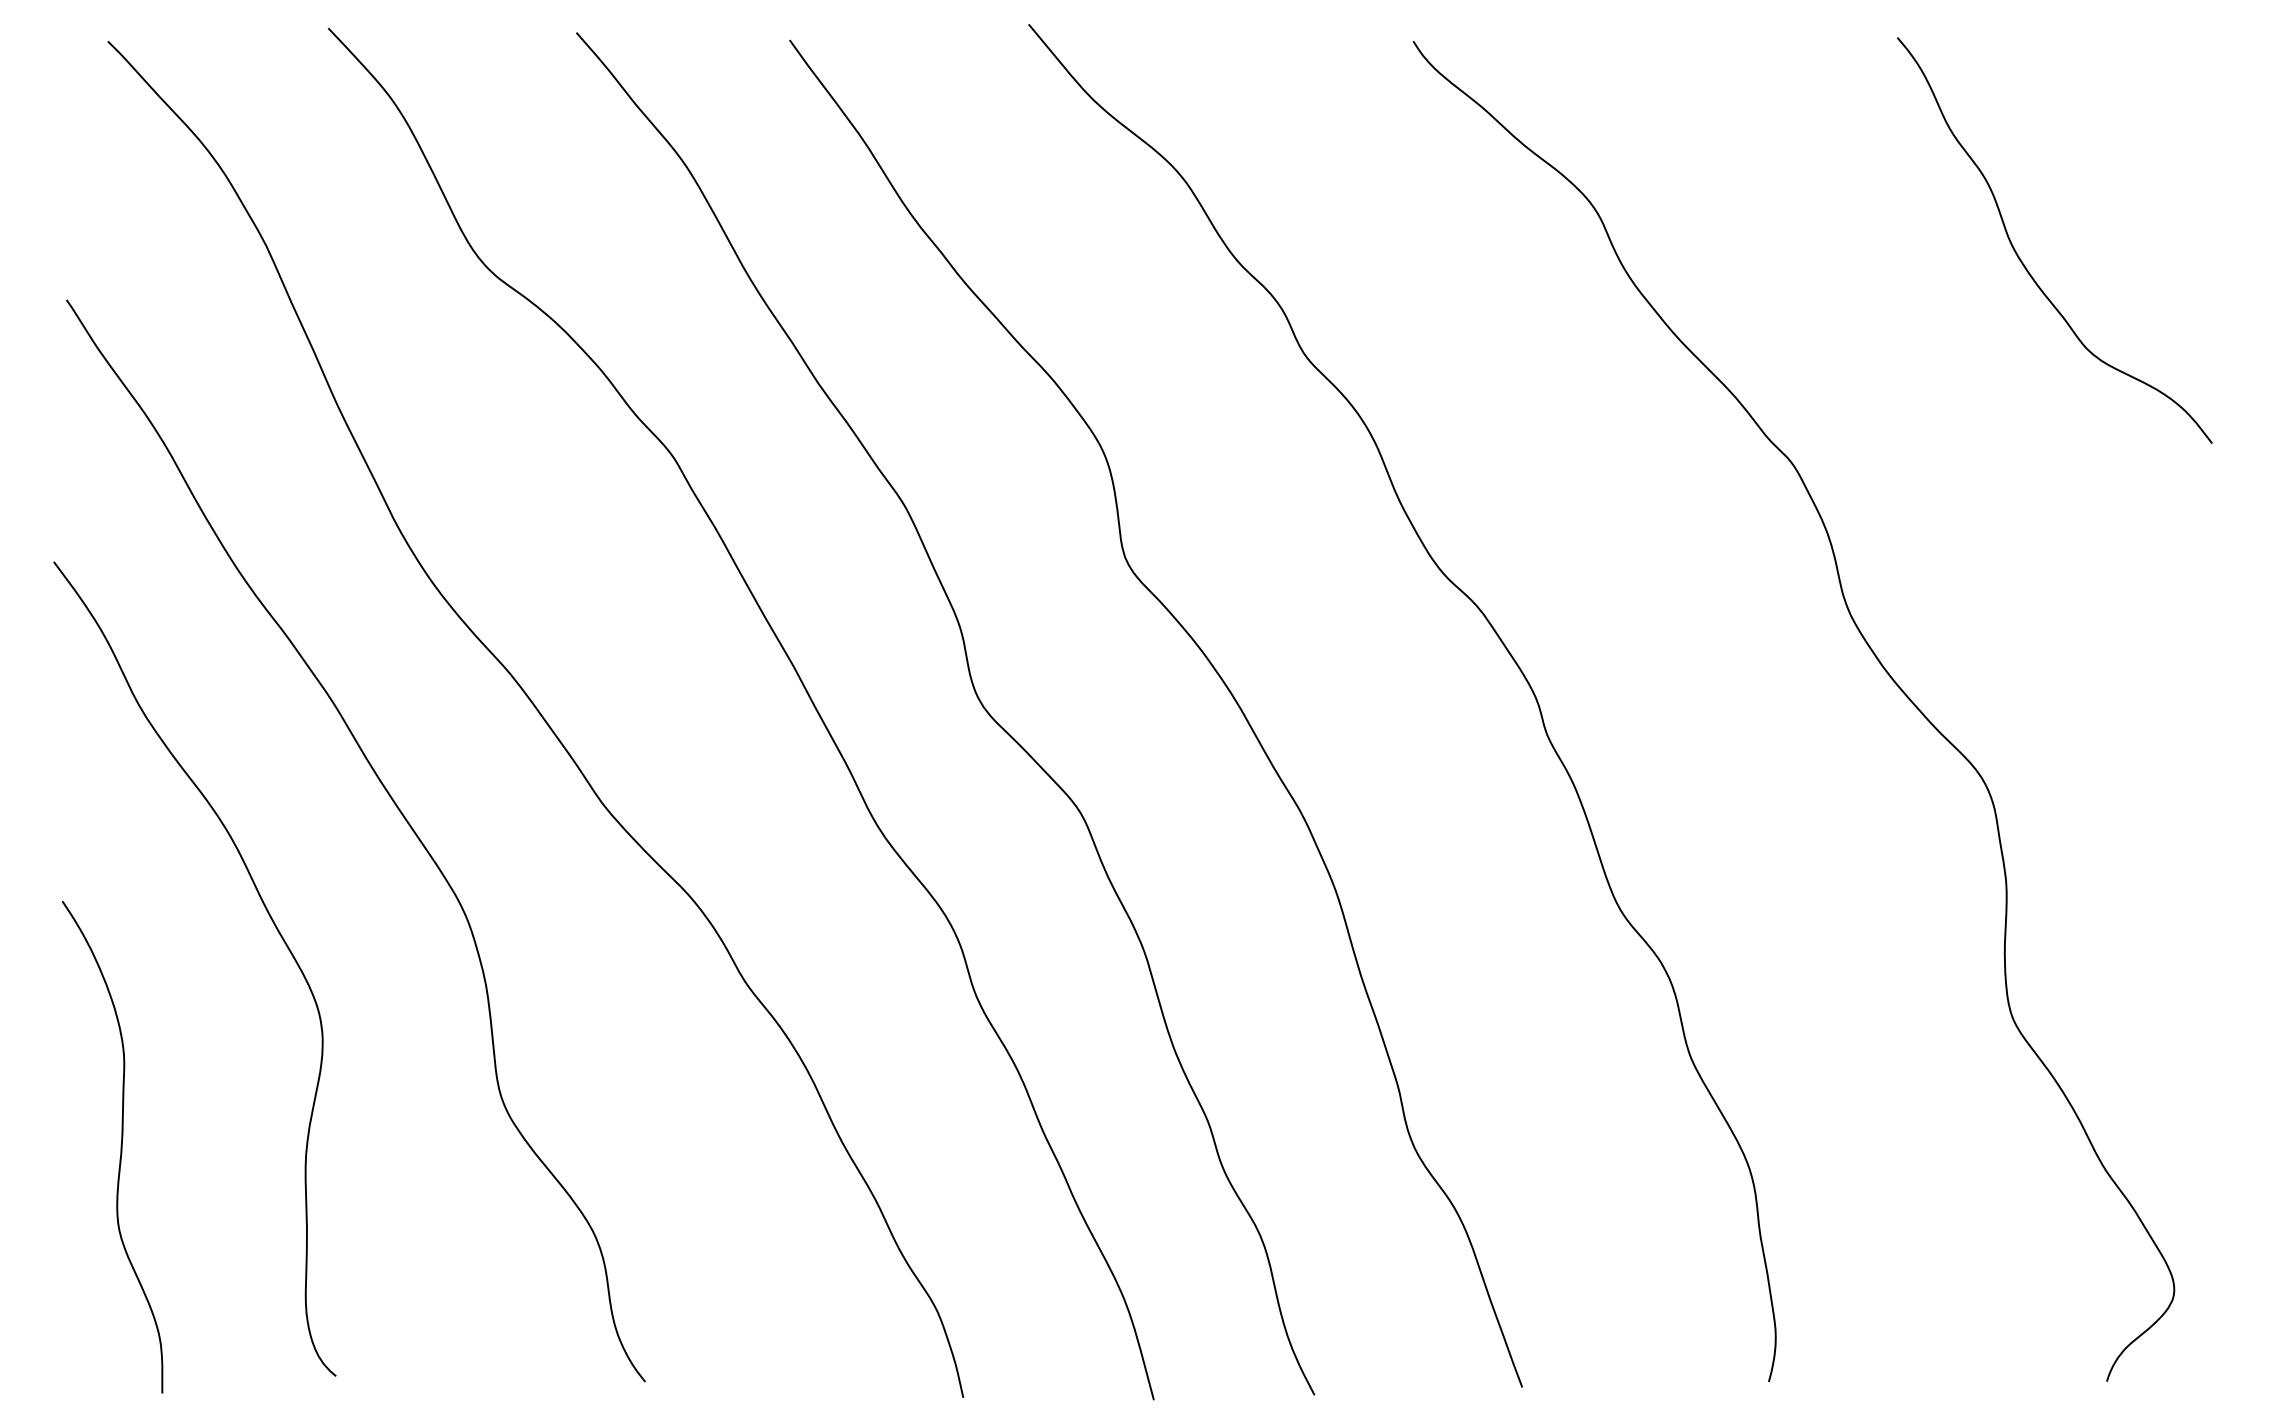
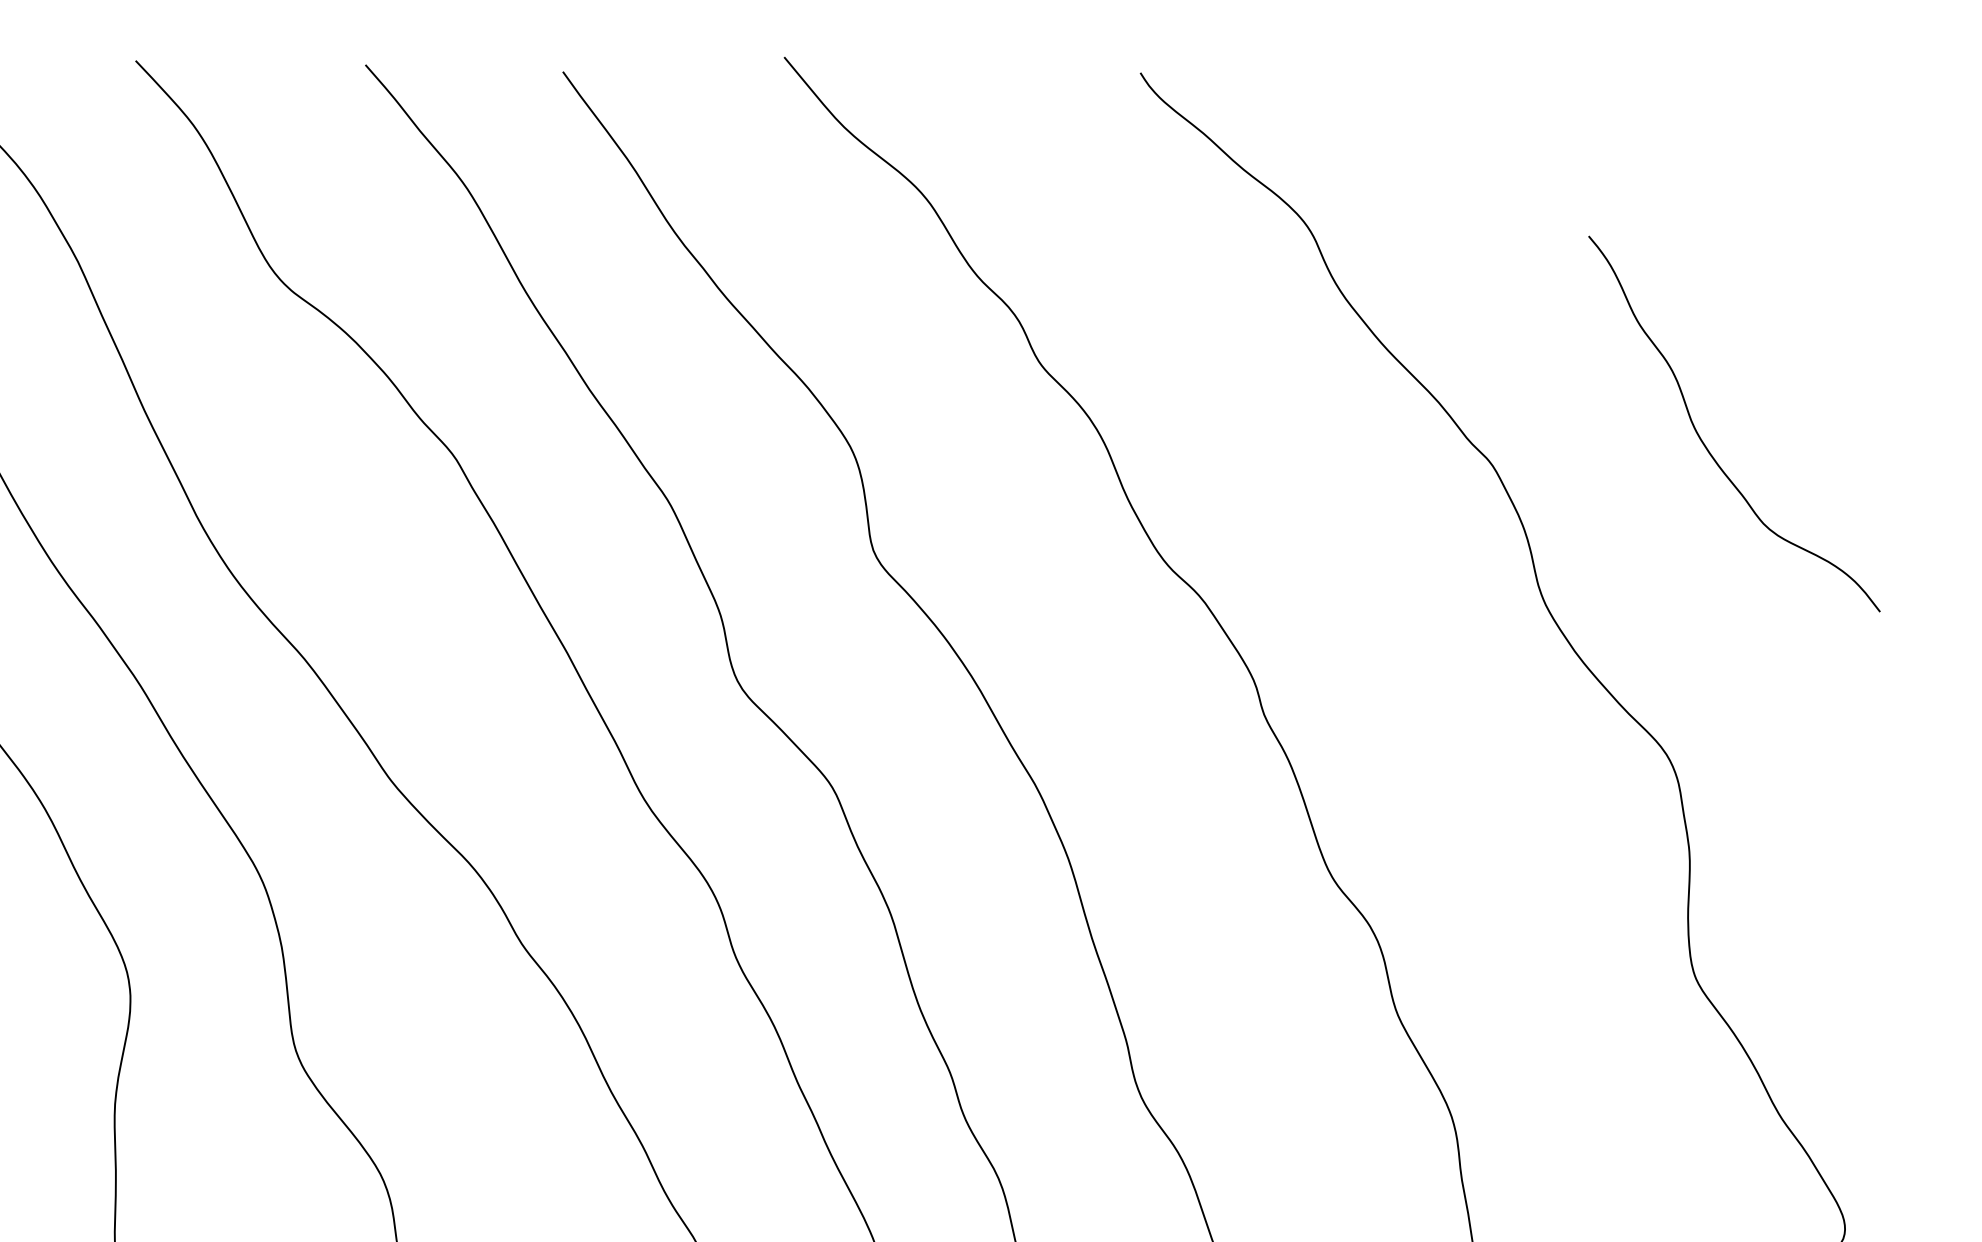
curve: (2021, 259) -> (1703, 441), moved

